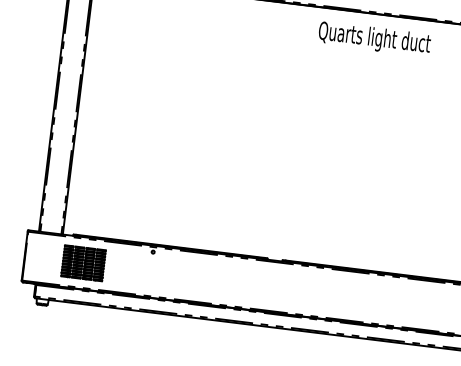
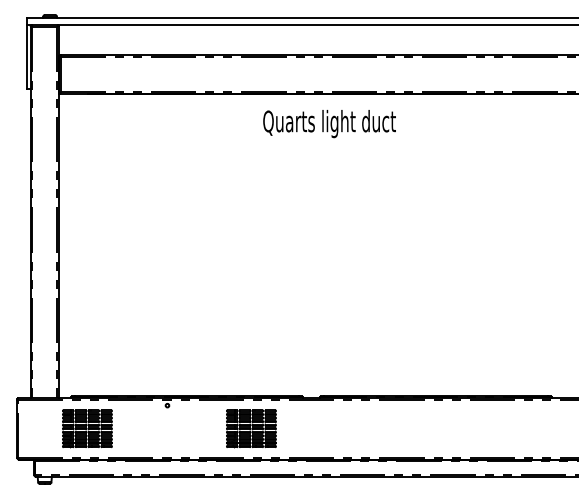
text: (374, 39) -> (329, 124), moved
part: (221, 279) -> (251, 428), added

